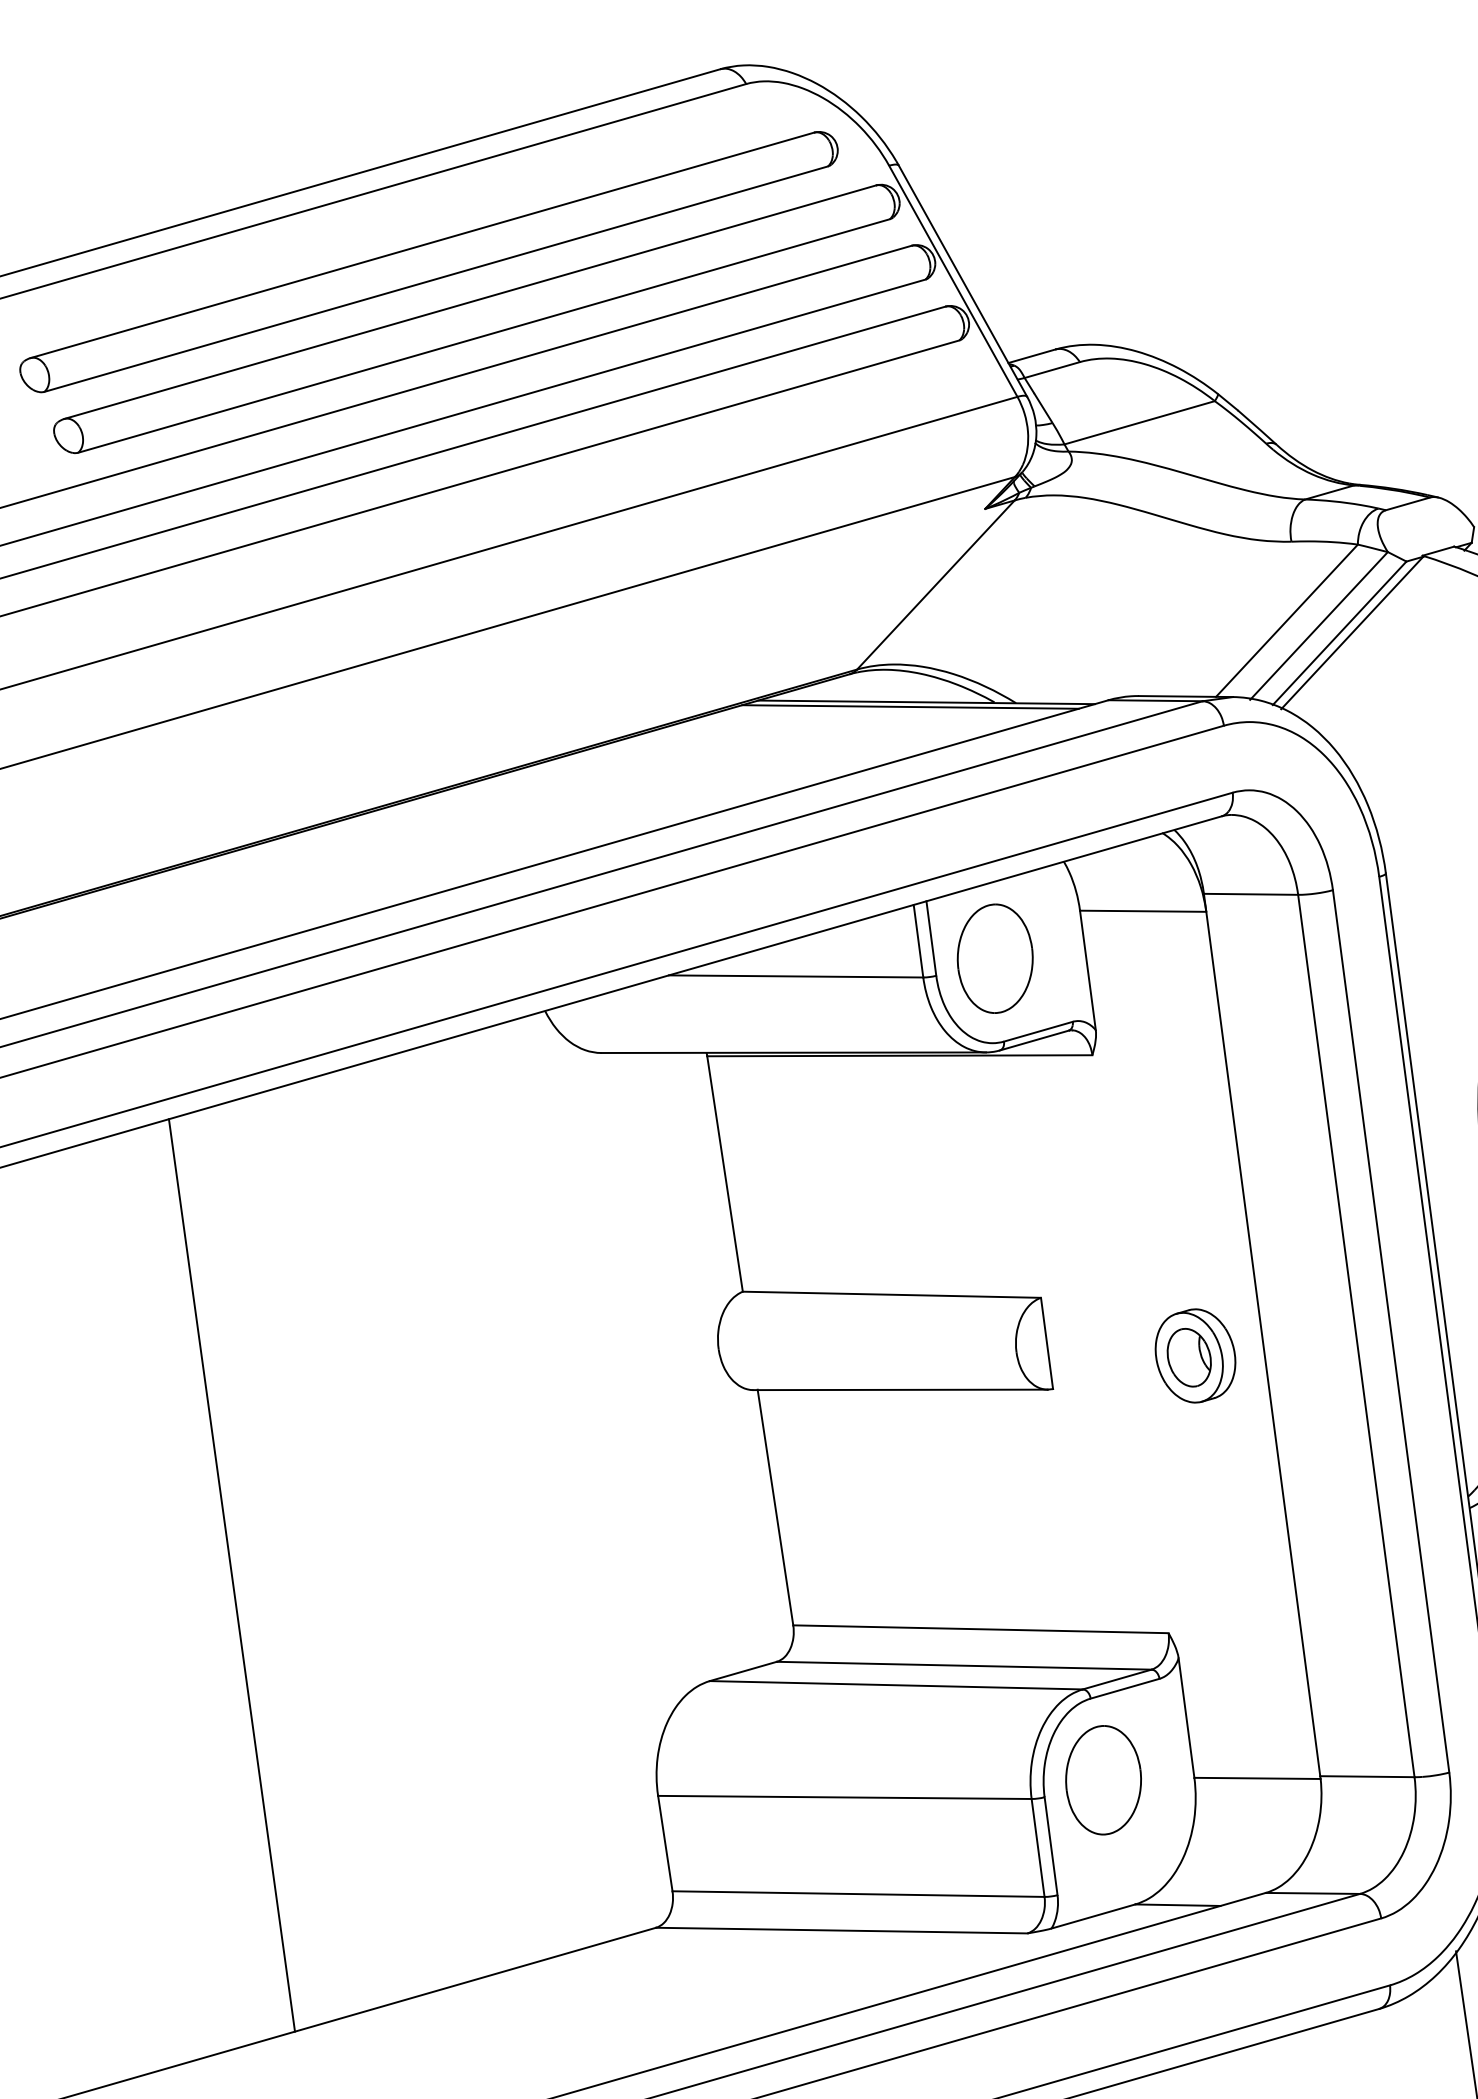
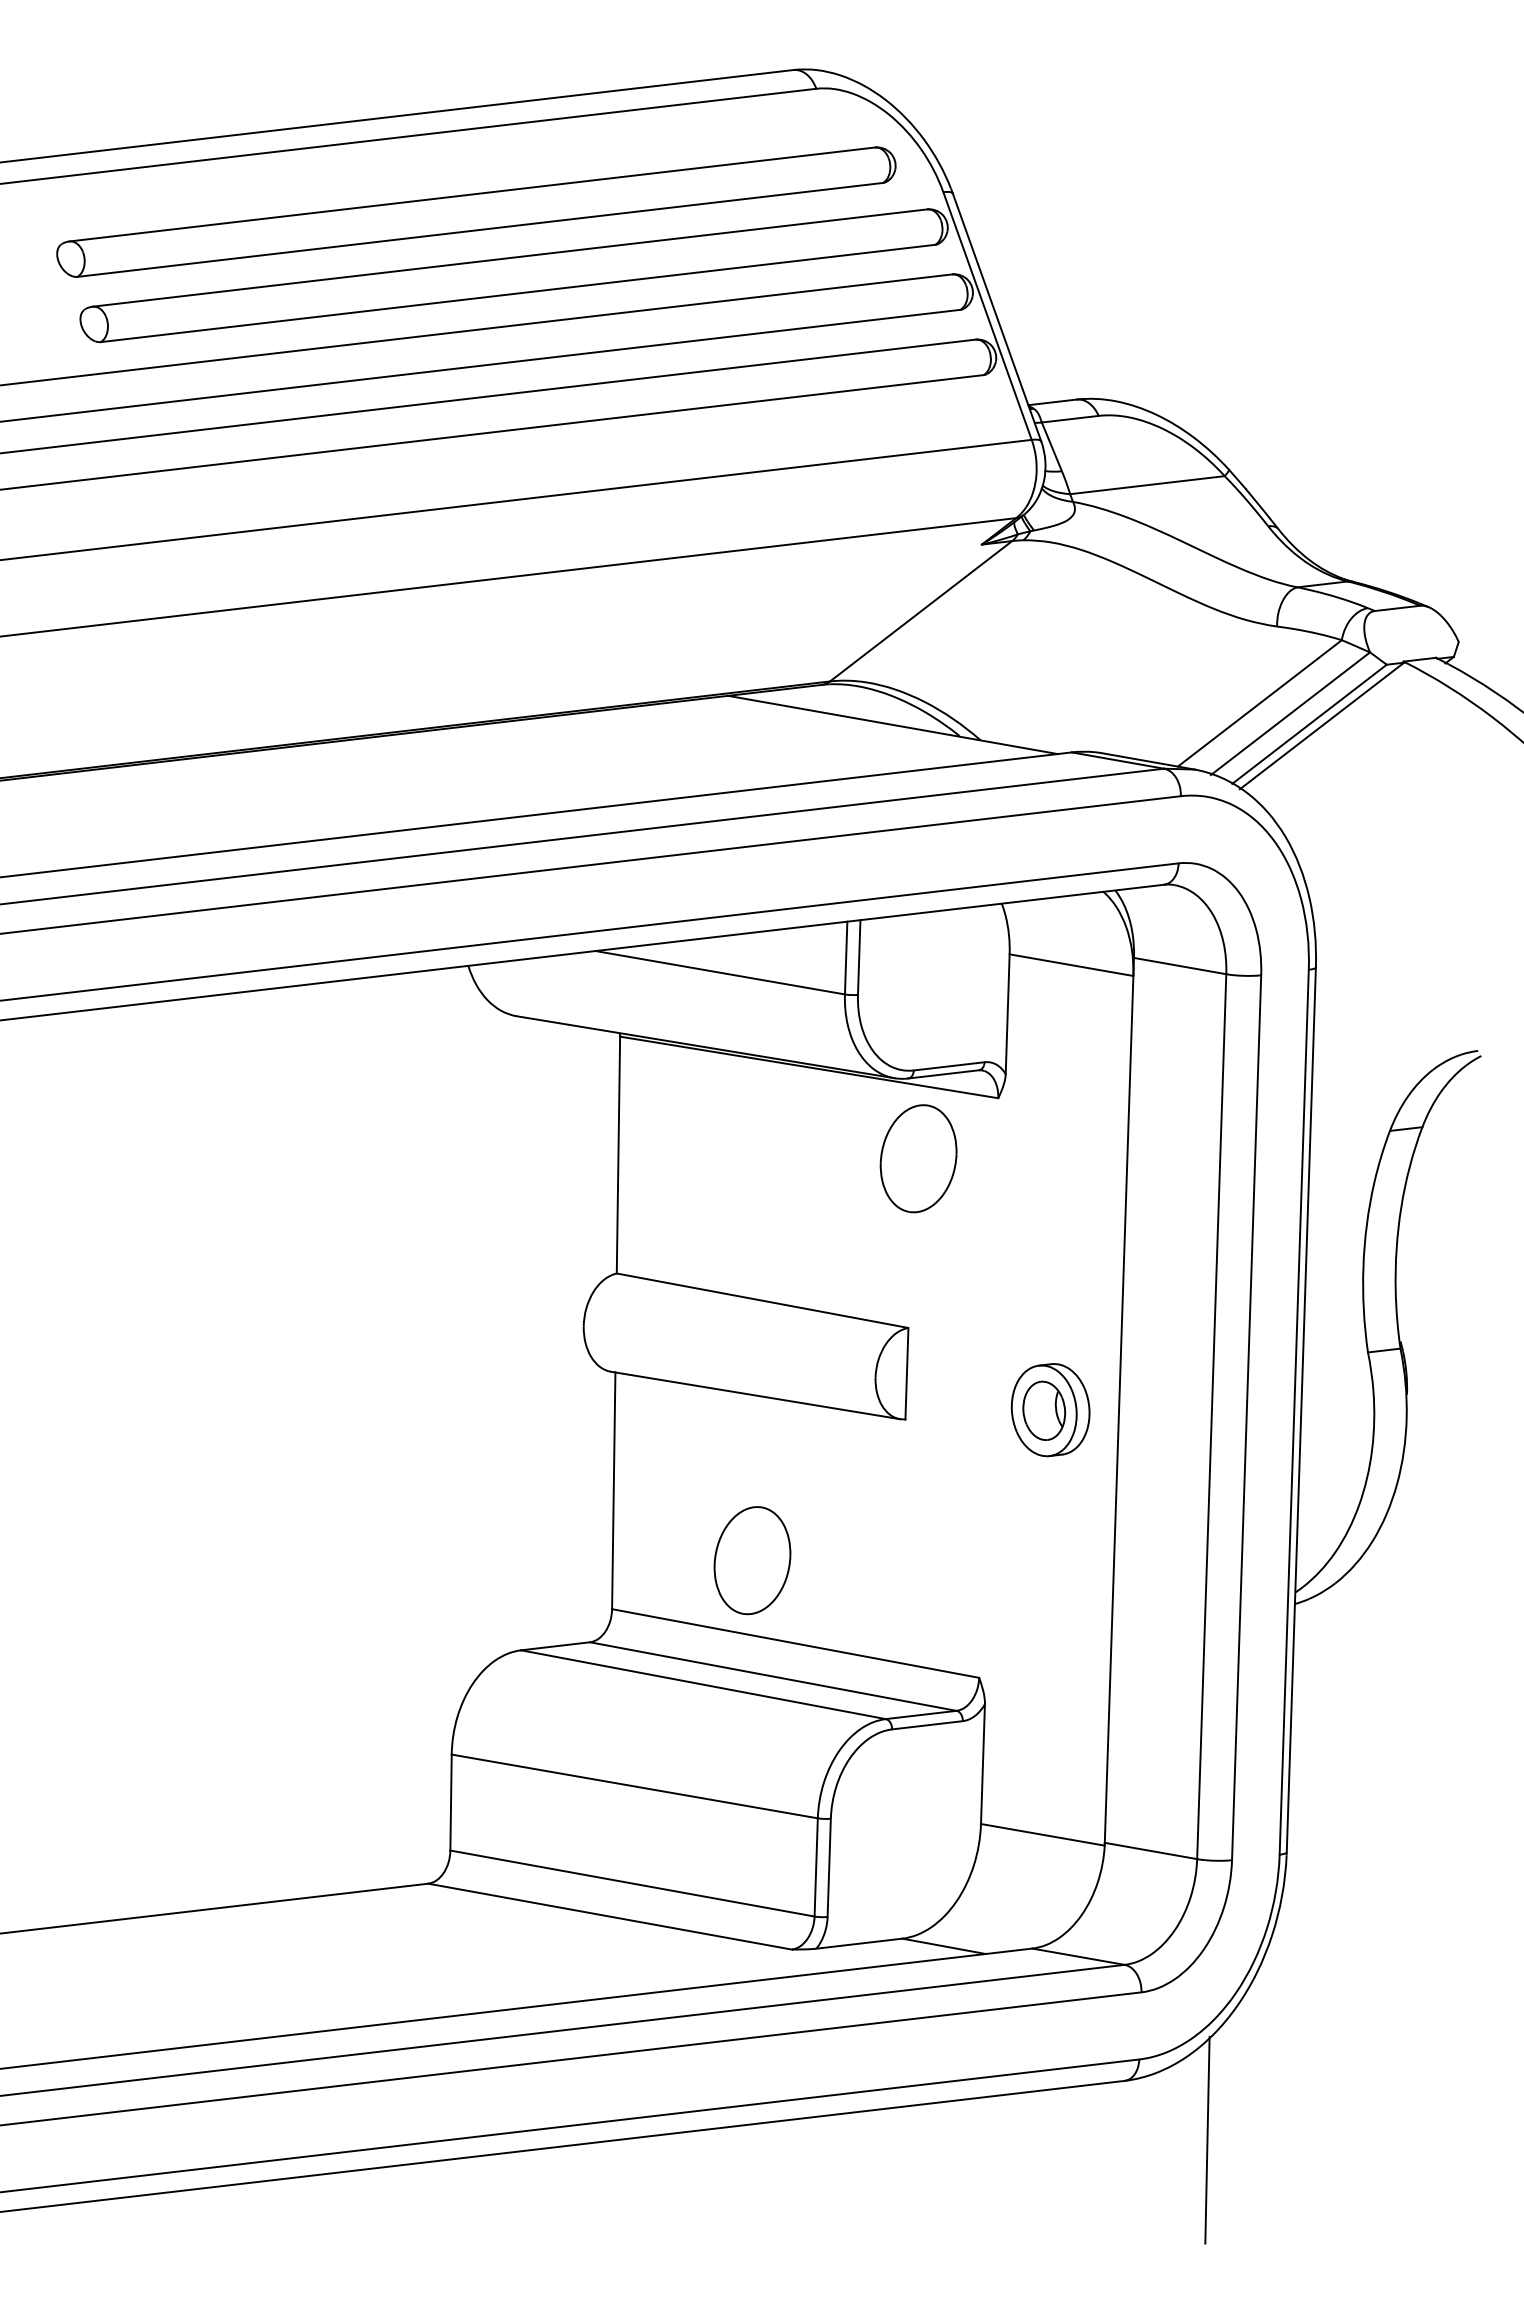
line: (910, 706) -> (876, 726), removed
part: (995, 958) -> (918, 1158), moved
line: (232, 1574) -> (69, 1468), removed
part: (1103, 1780) -> (752, 1560), moved

